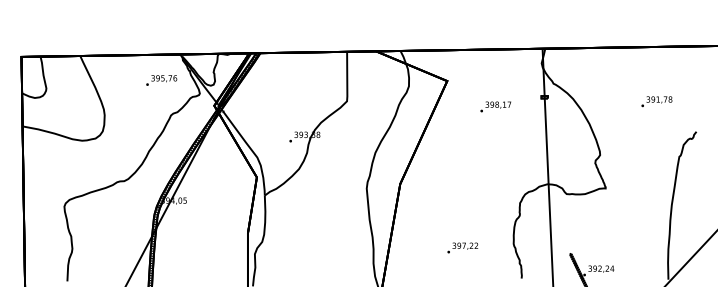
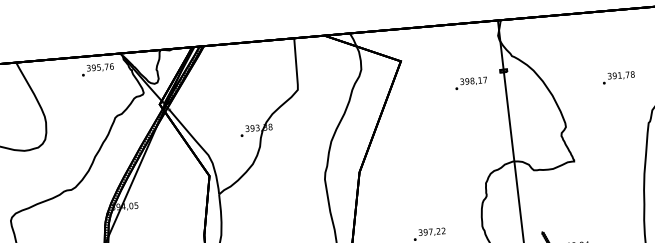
text: (161, 80) -> (97, 69), moved
text: (656, 101) -> (618, 77), moved
text: (495, 106) -> (470, 82), moved

